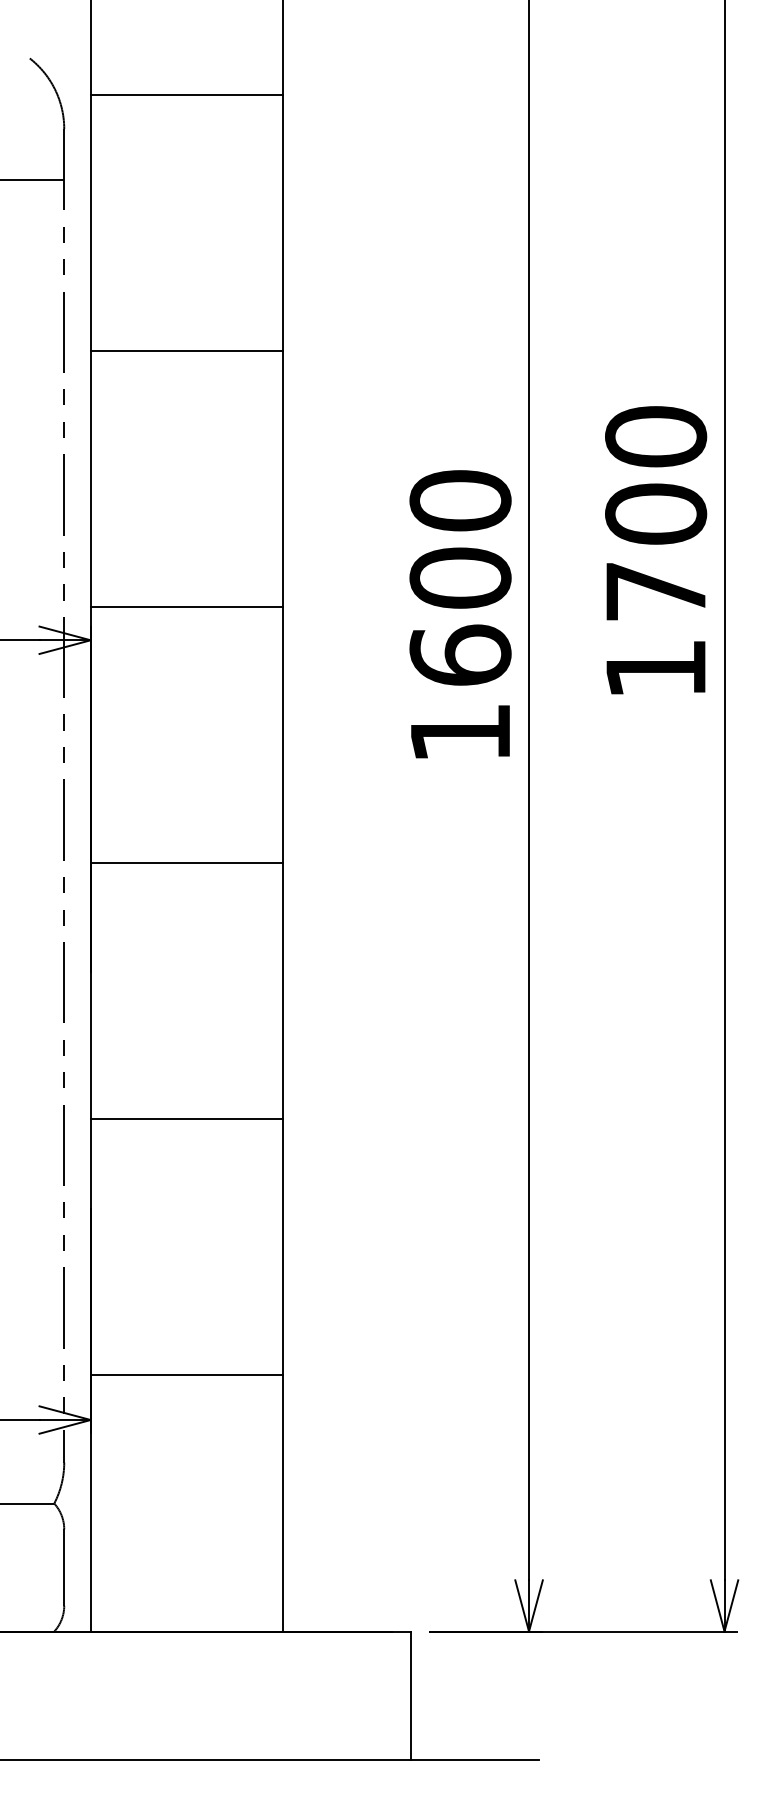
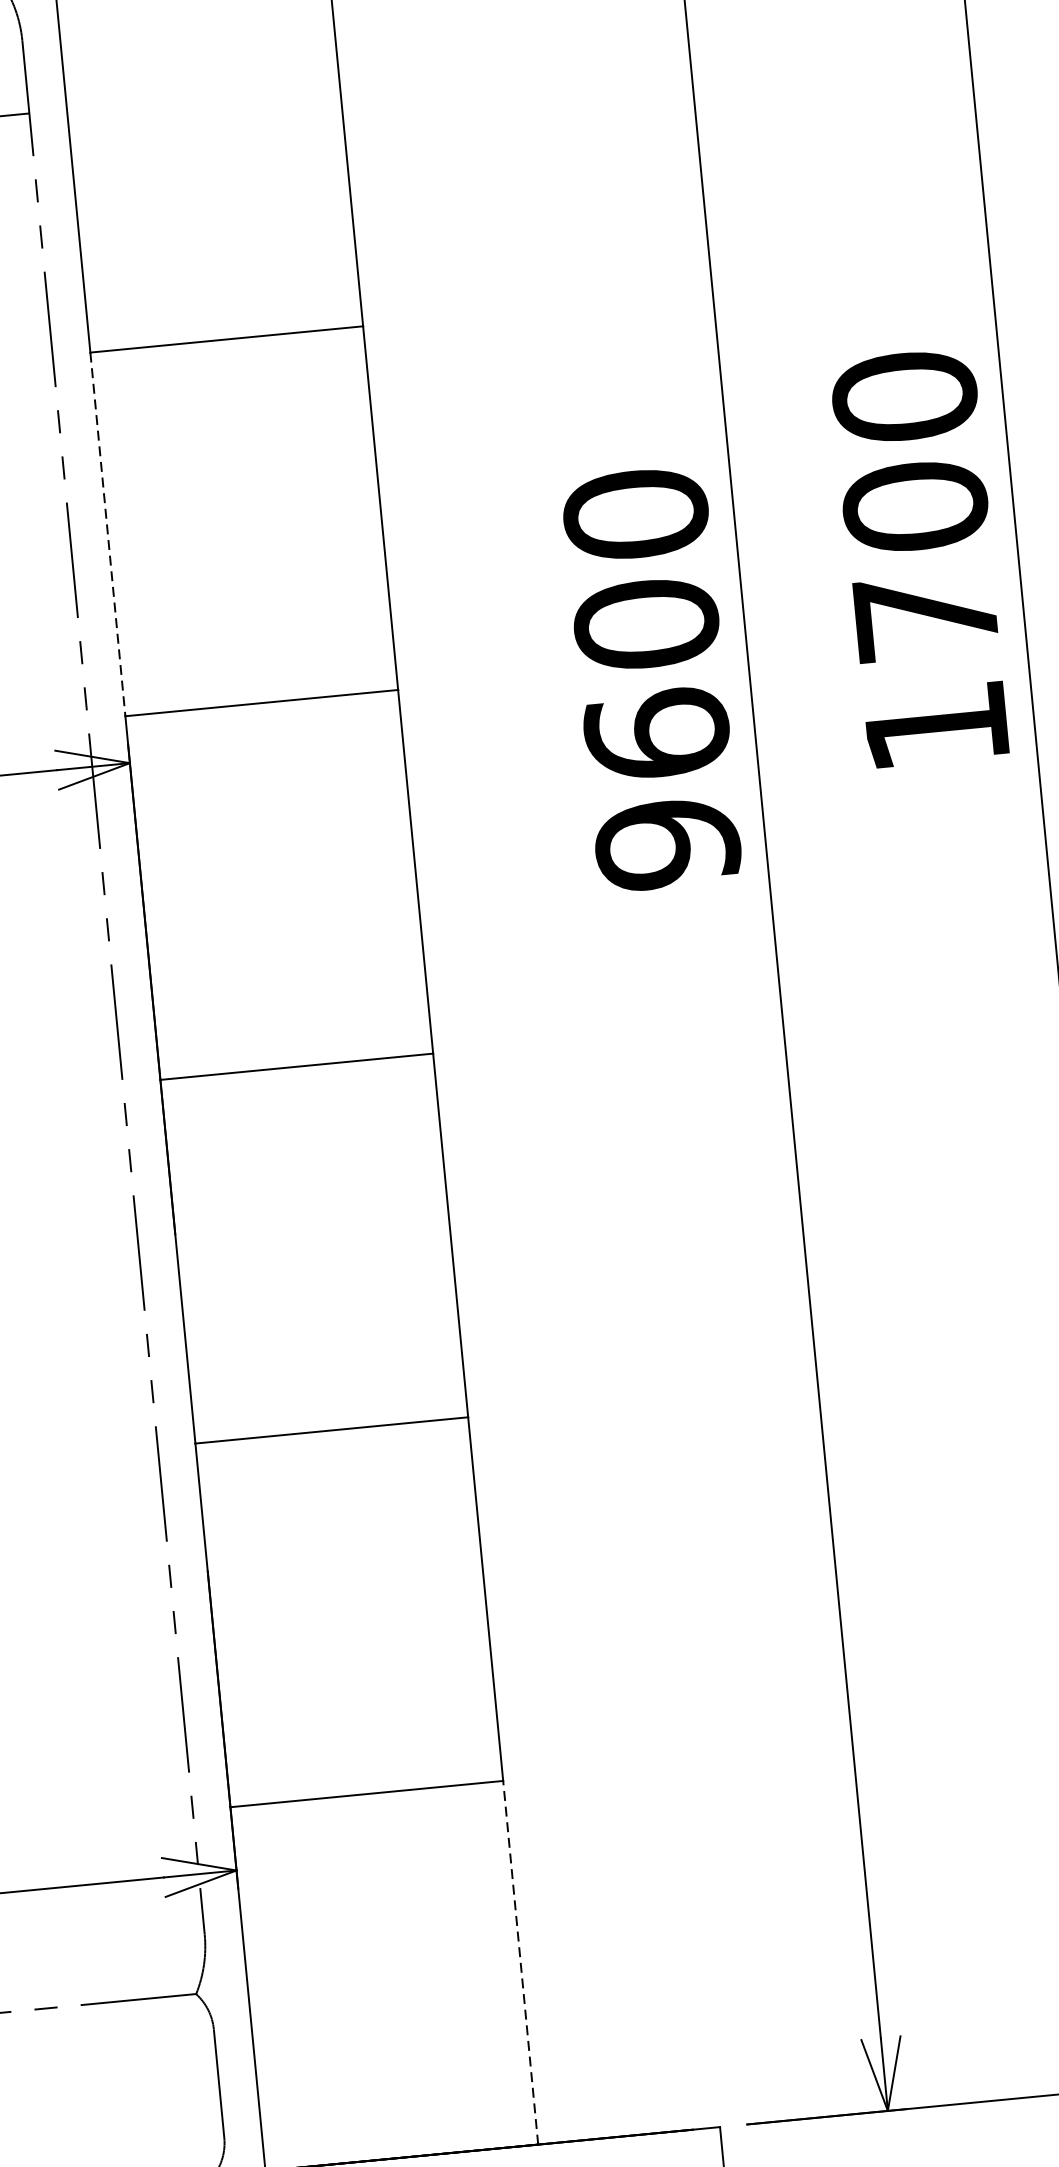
line: (90, 479) -> (107, 534), solid -> dashed
text: (460, 732) -> (667, 843), 1600 -> 9600
line: (282, 1503) -> (520, 1962), solid -> dashed

